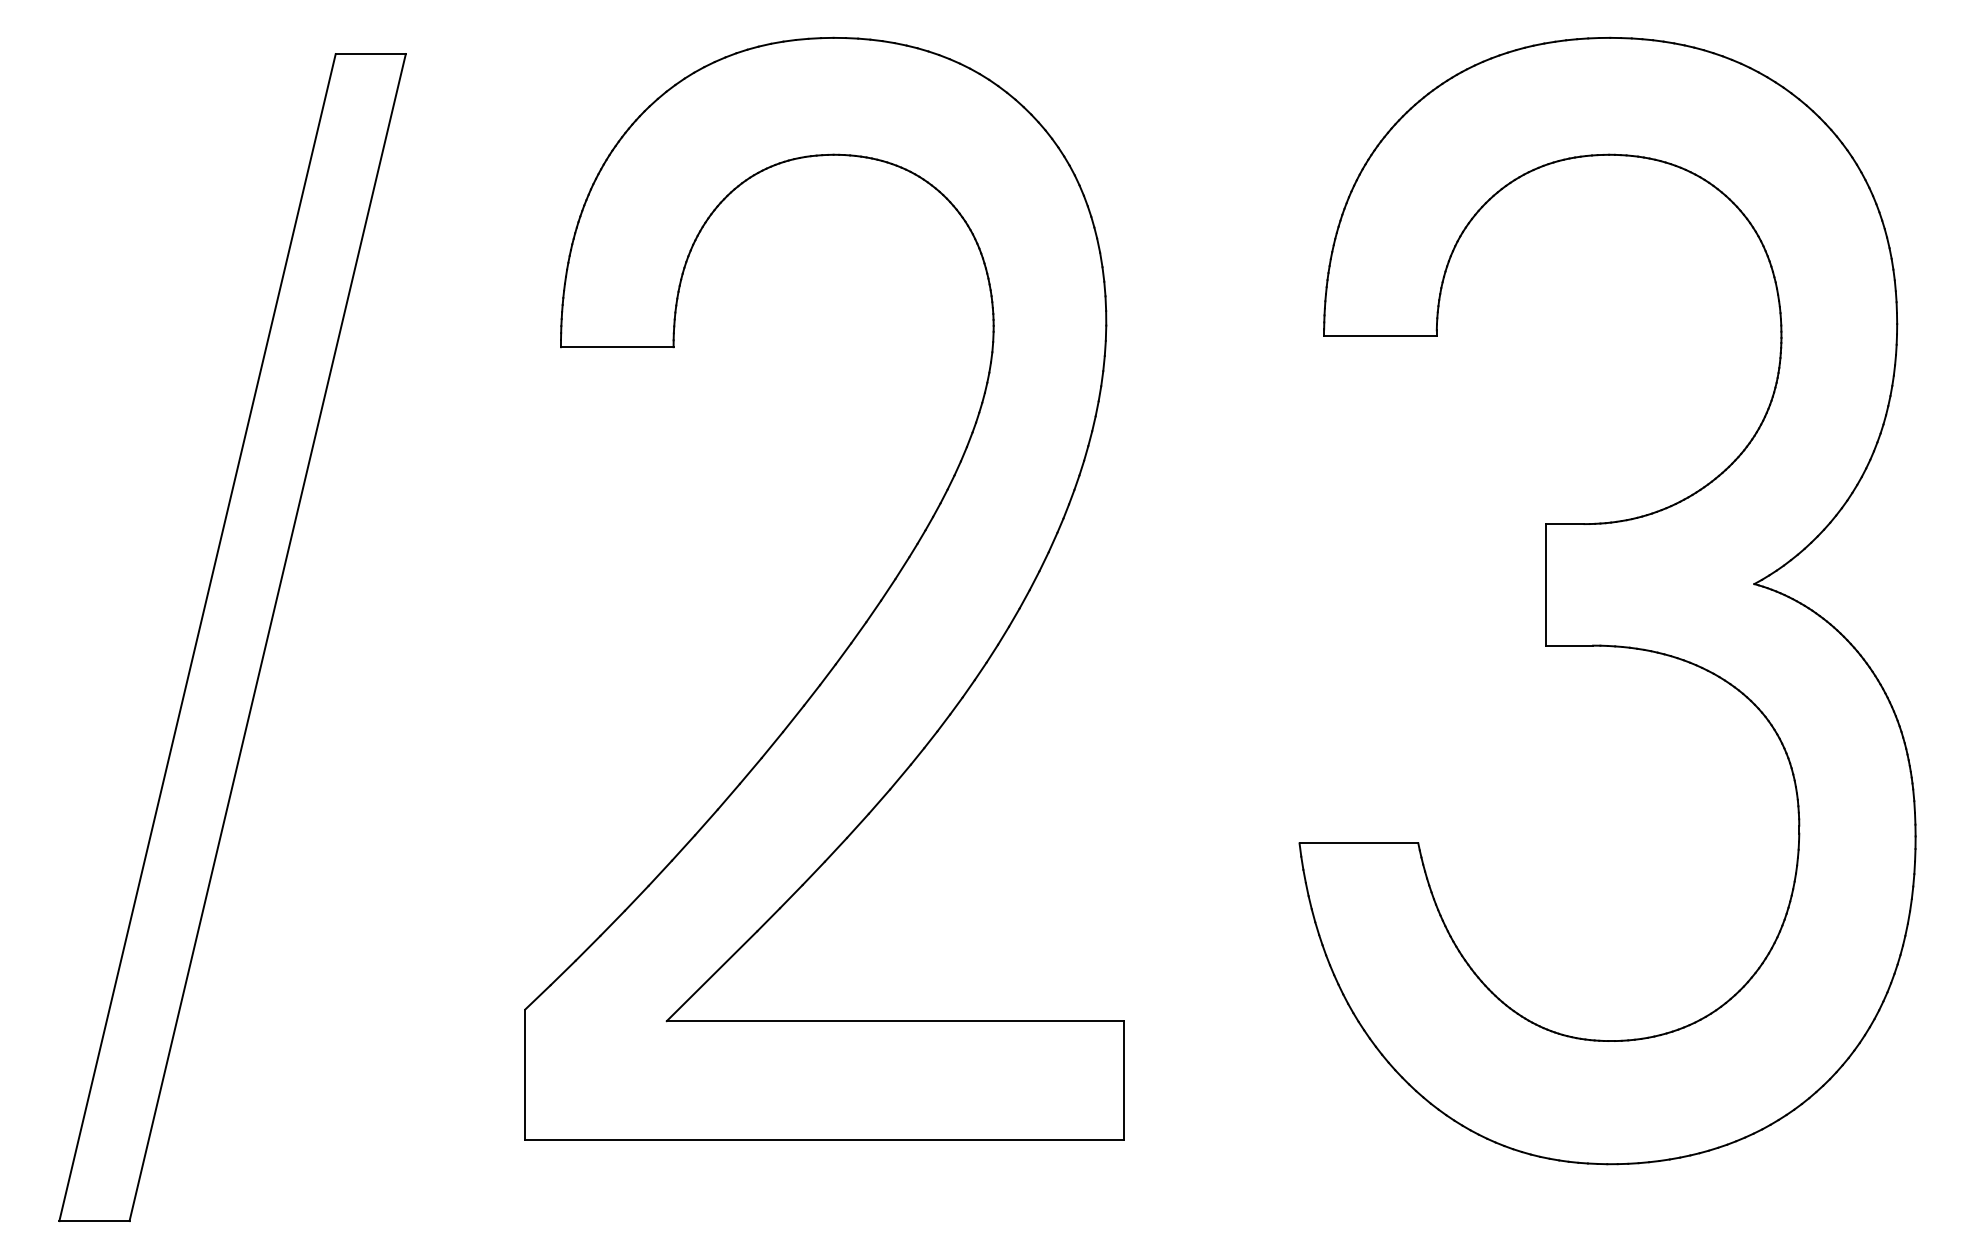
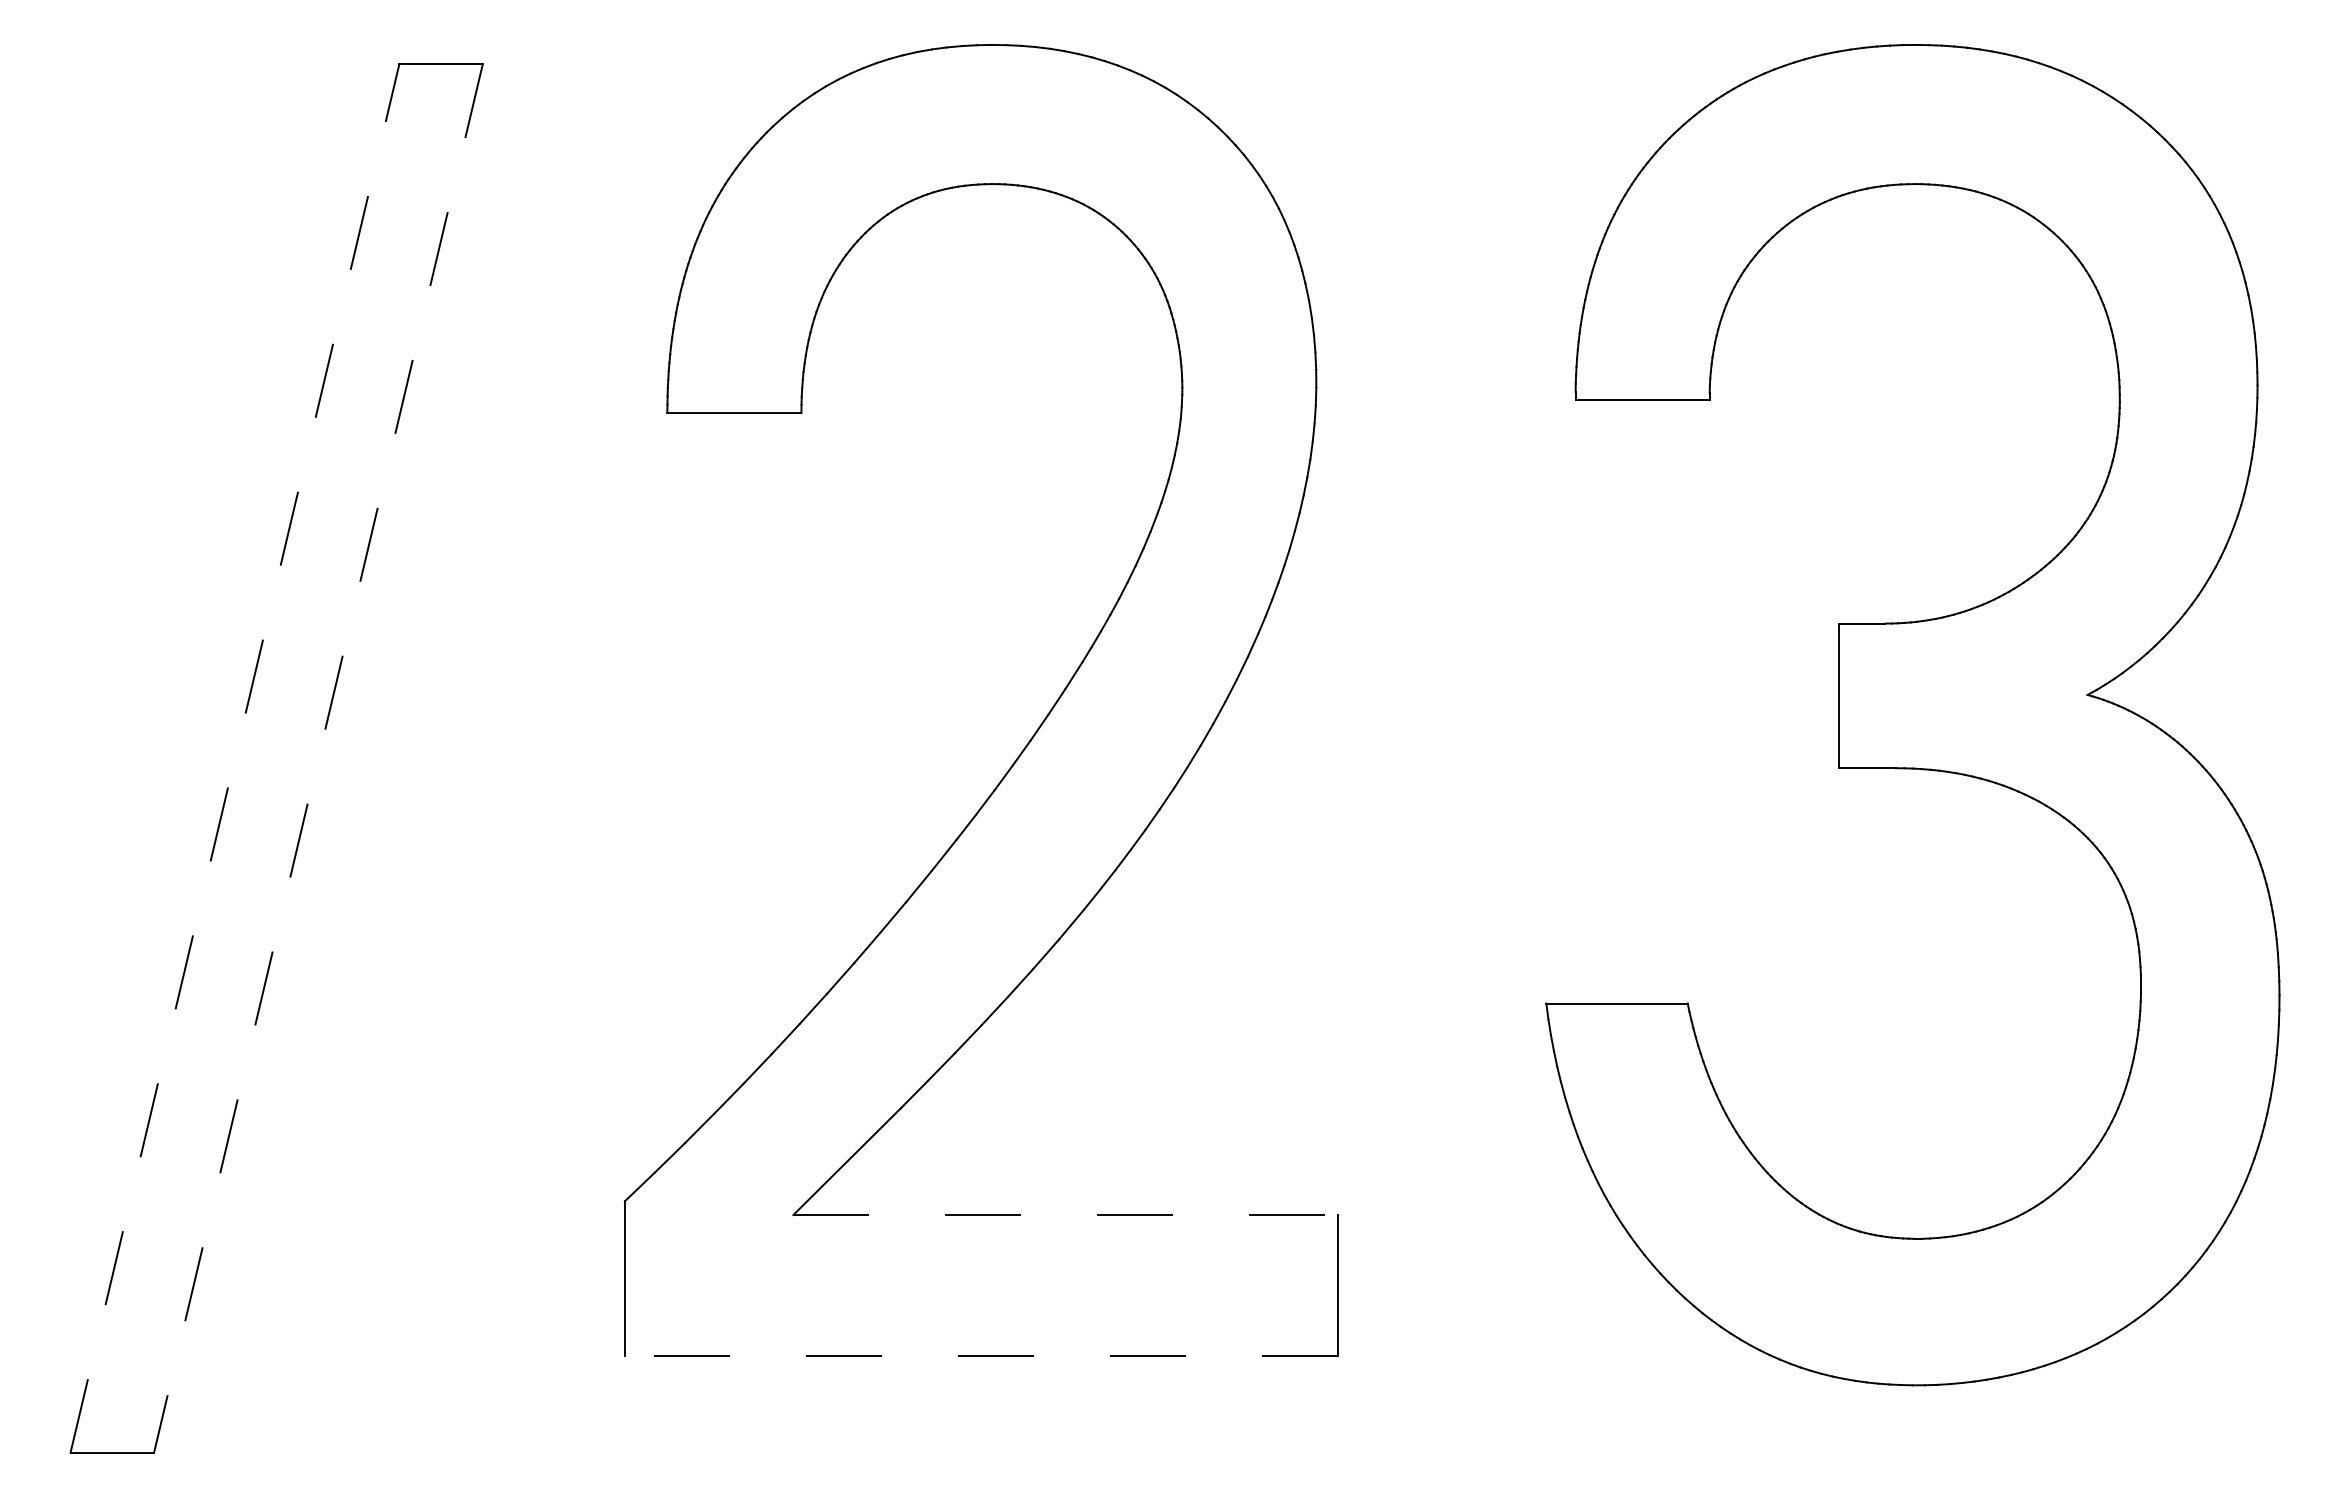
line: (197, 637) -> (234, 758), solid -> dashed
line: (267, 637) -> (318, 758), solid -> dashed
line: (896, 1021) -> (1066, 1215), solid -> dashed
line: (824, 1139) -> (980, 1355), solid -> dashed

